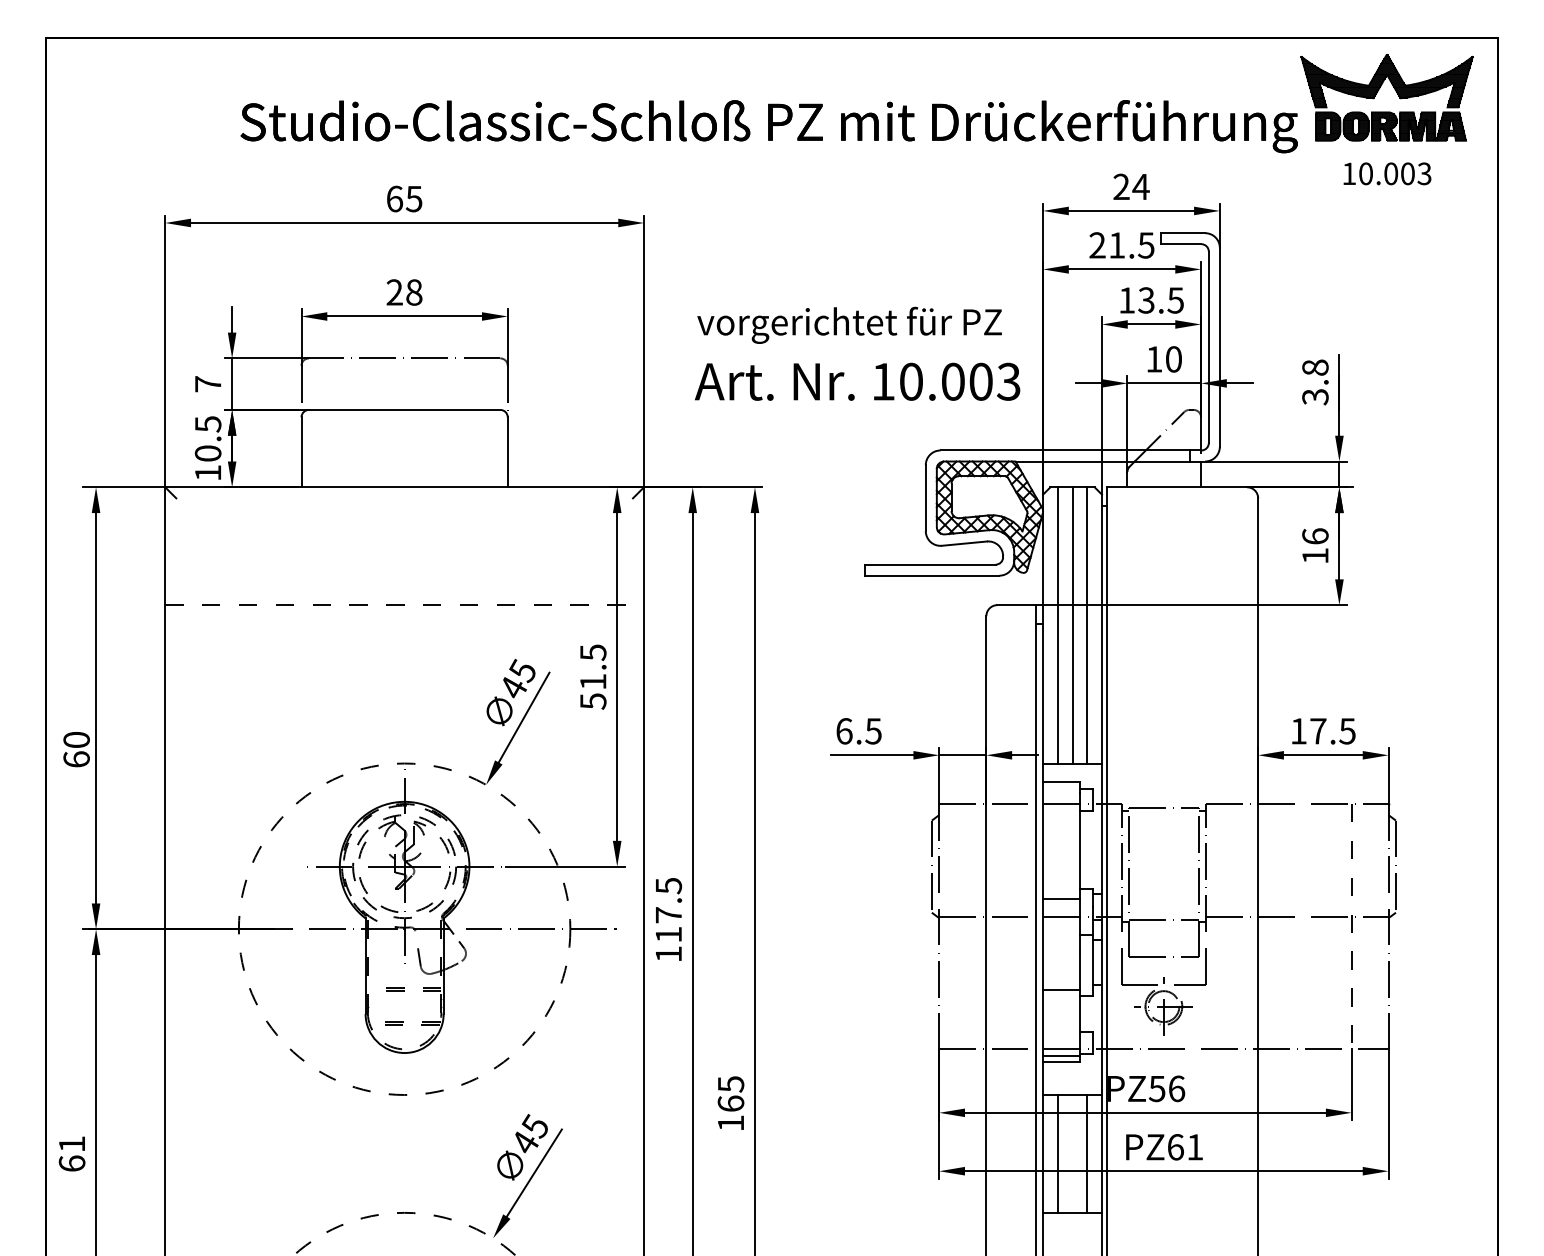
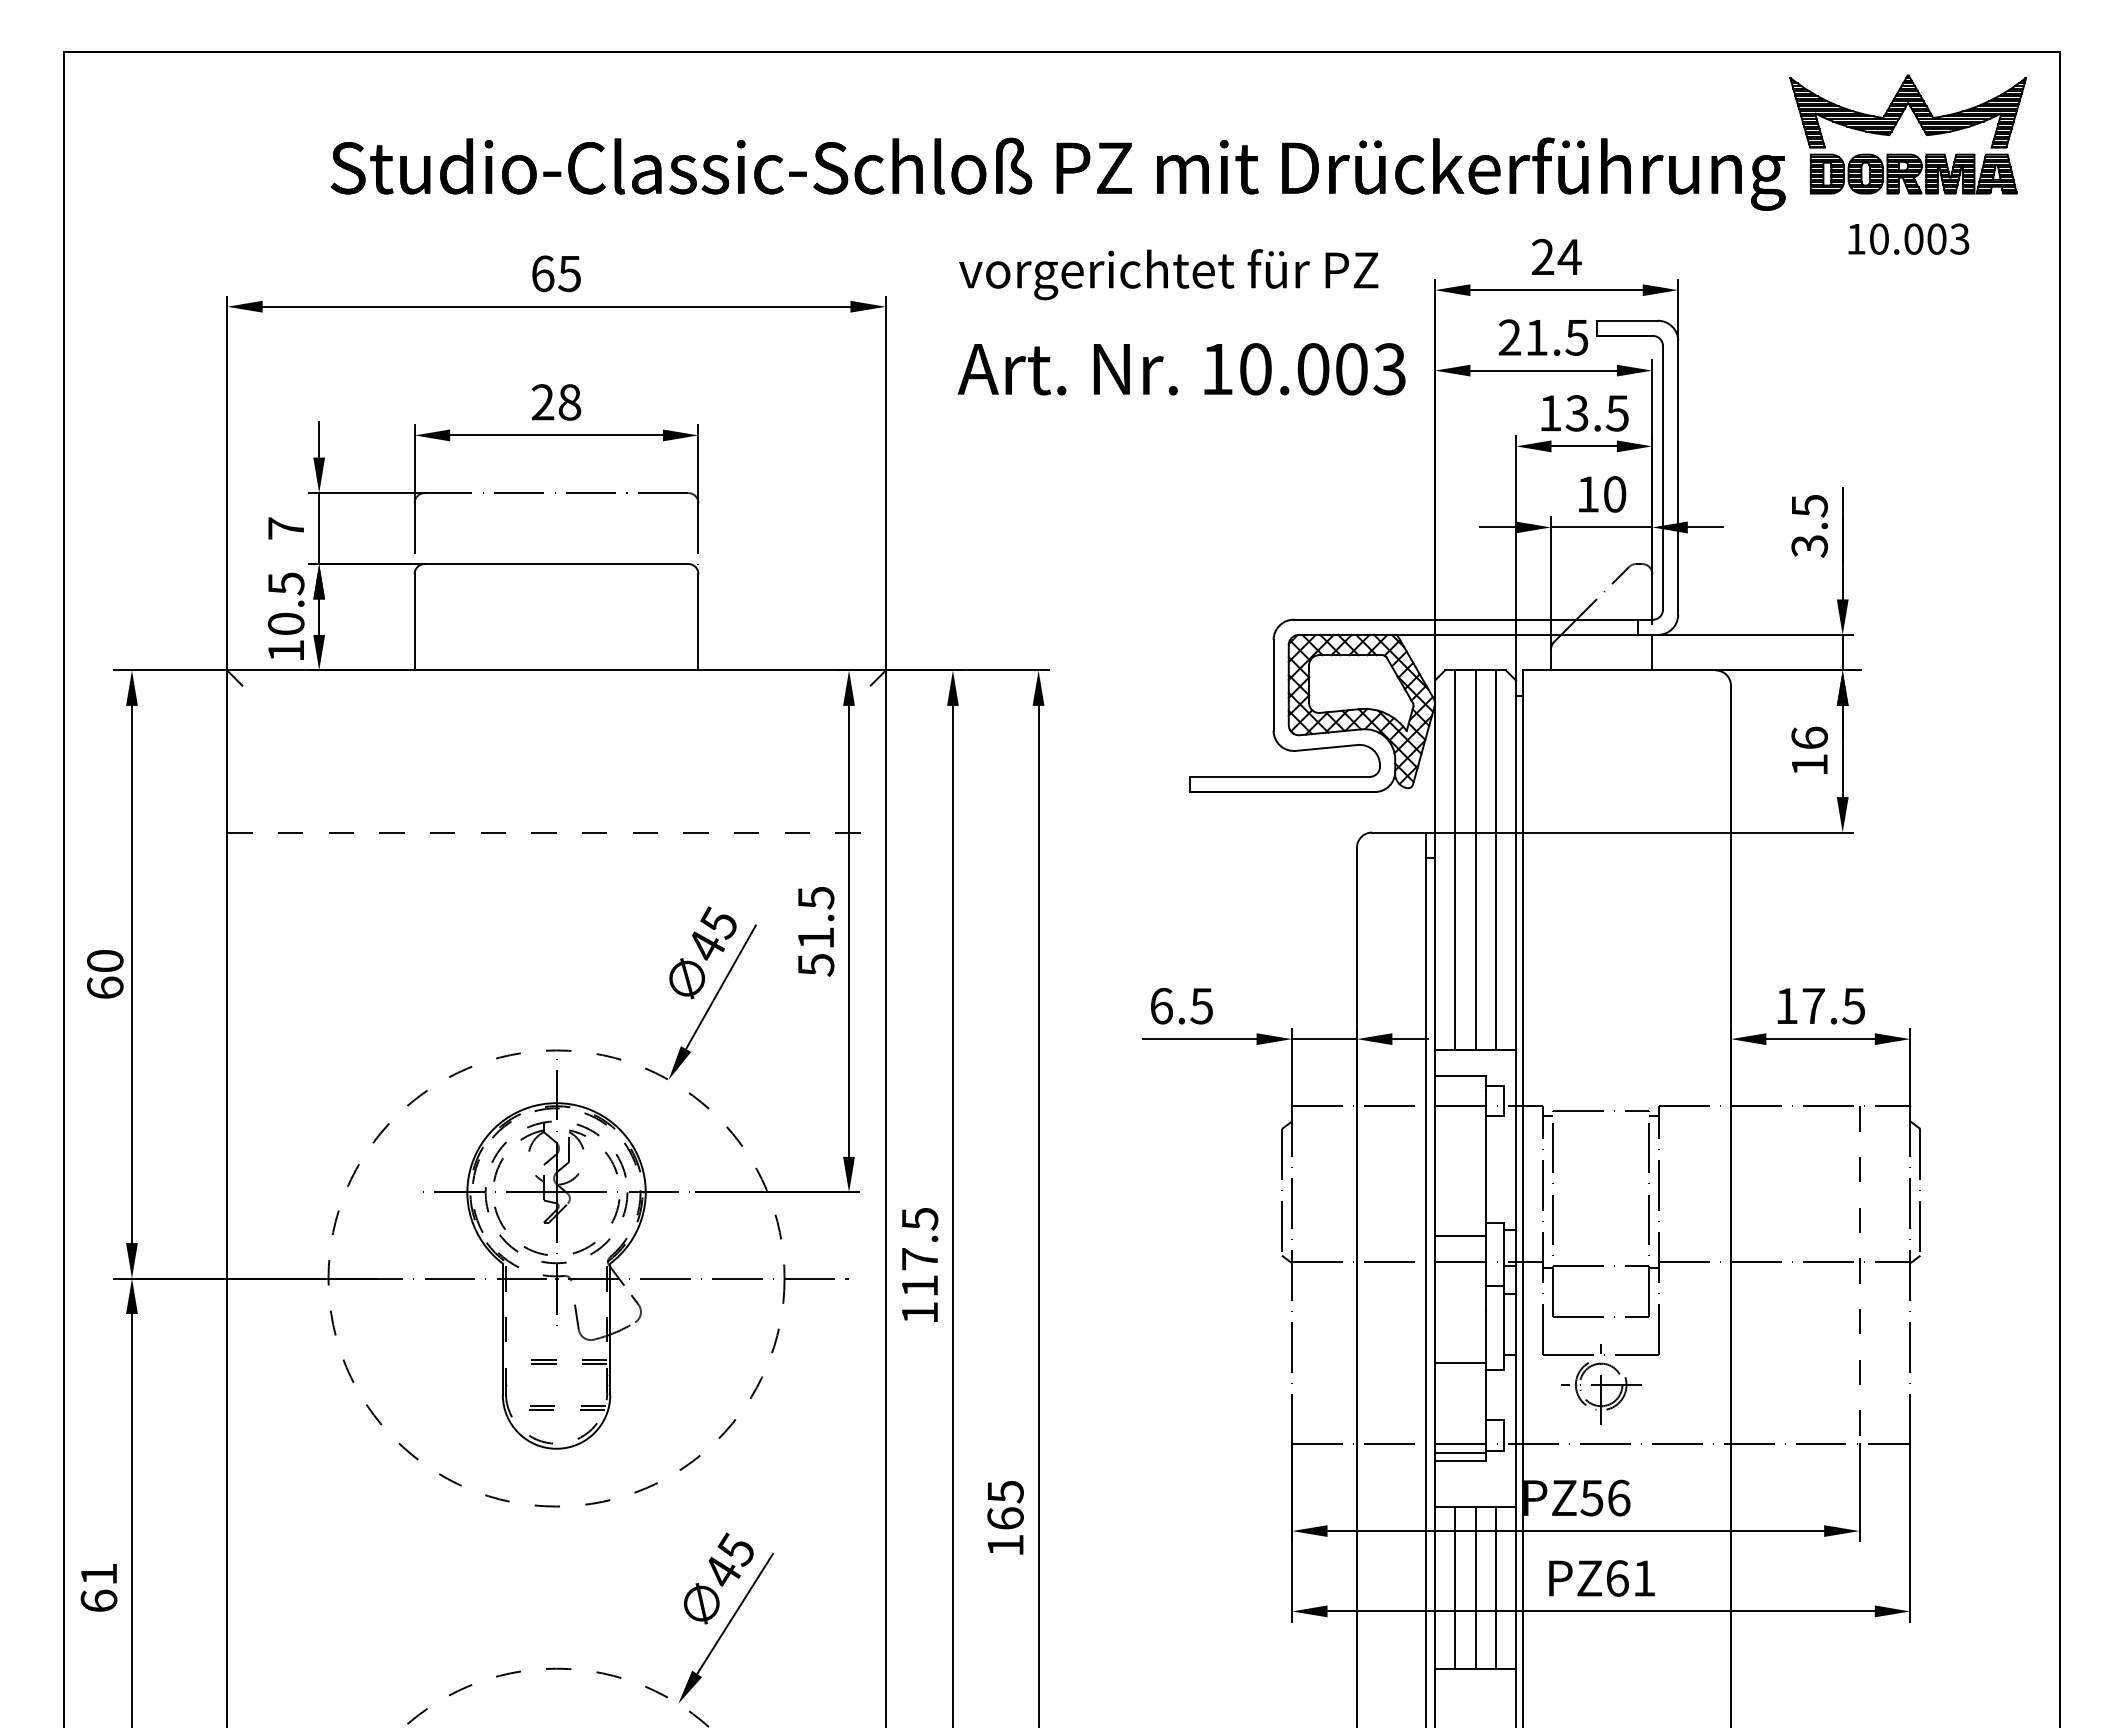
text: (849, 325) -> (1168, 274), moved
text: (1315, 367) -> (1809, 505), 3.8 -> 3.5
text: (857, 381) -> (1181, 369), moved
text: (76, 749) -> (105, 974), moved
line: (1072, 1153) -> (1475, 1587), added

